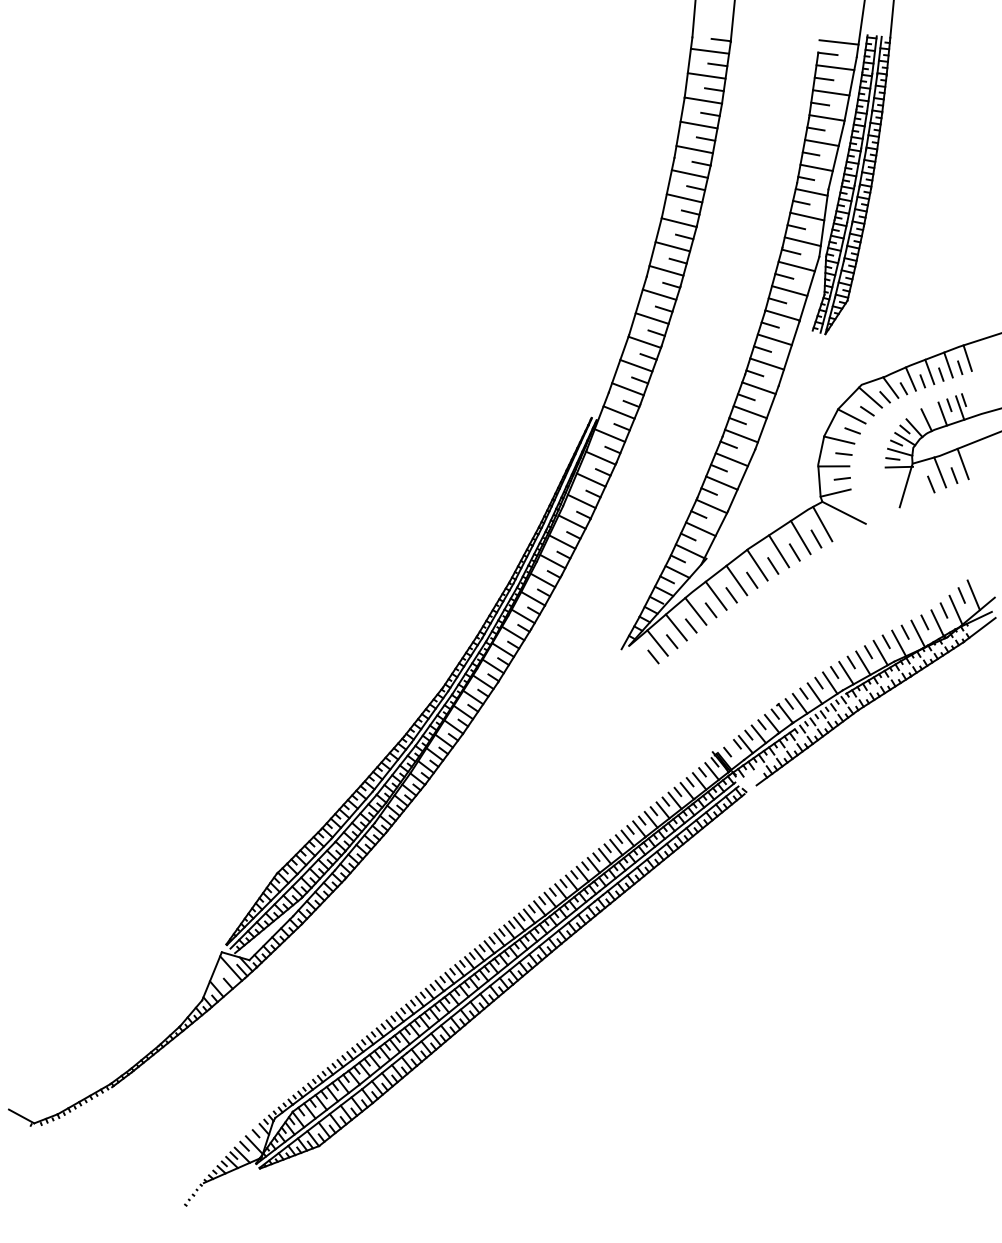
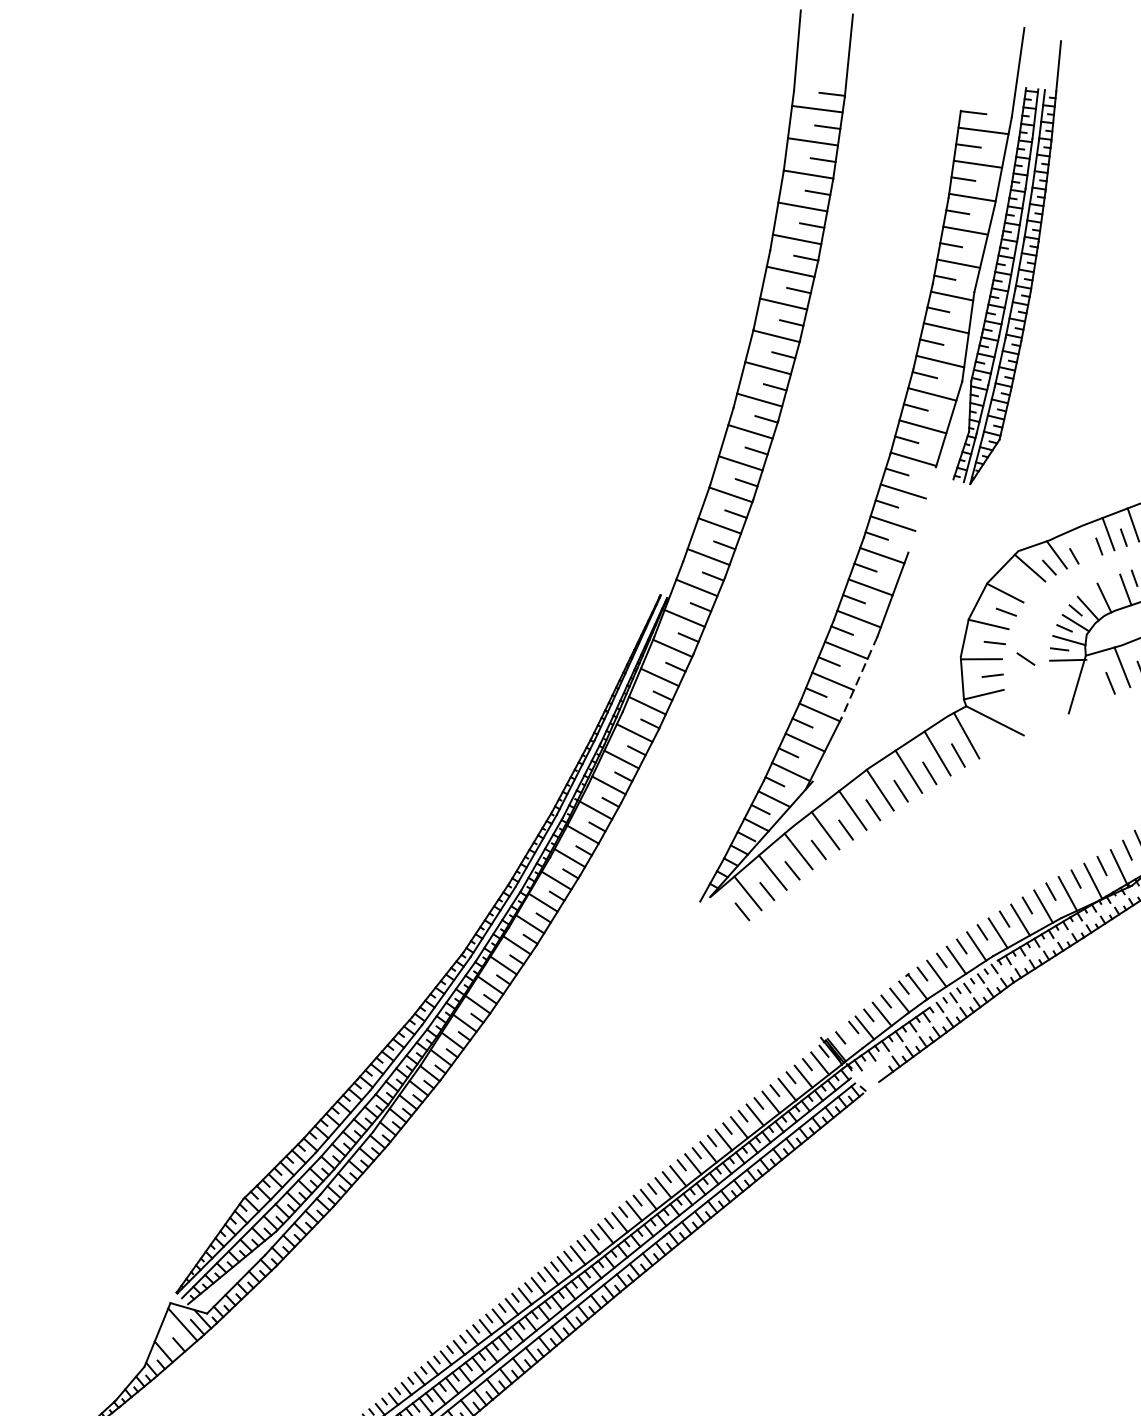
line: (838, 42) -> (987, 97), removed
line: (788, 353) -> (921, 509), removed
line: (910, 378) -> (1083, 542), removed
line: (867, 411) -> (1026, 659), moved
line: (741, 480) -> (859, 677), solid -> dashed

